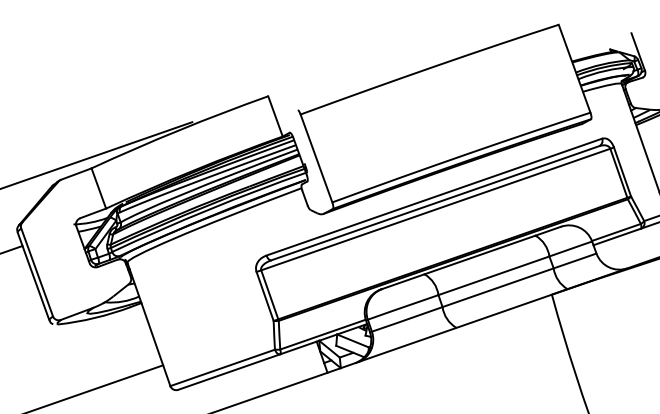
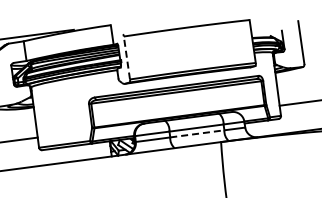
line: (315, 159) -> (126, 58), solid -> dashed
line: (498, 286) -> (197, 133), solid -> dashed

